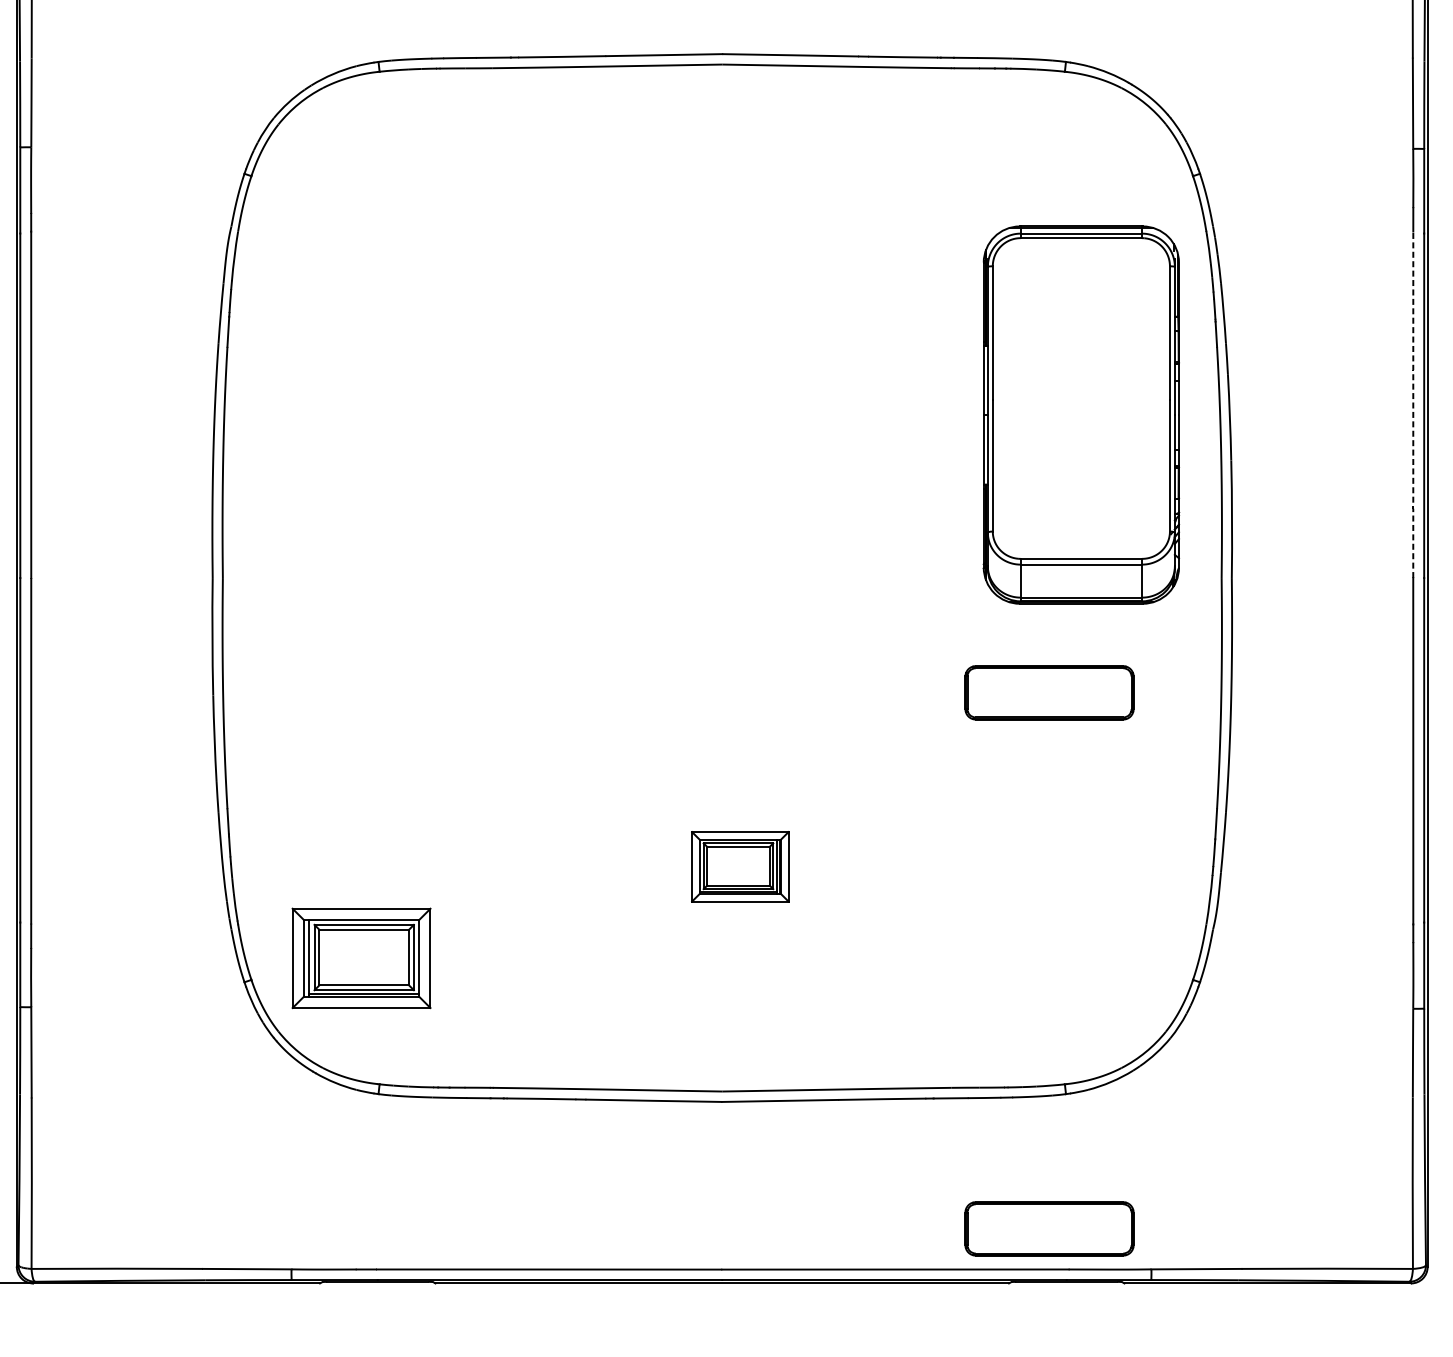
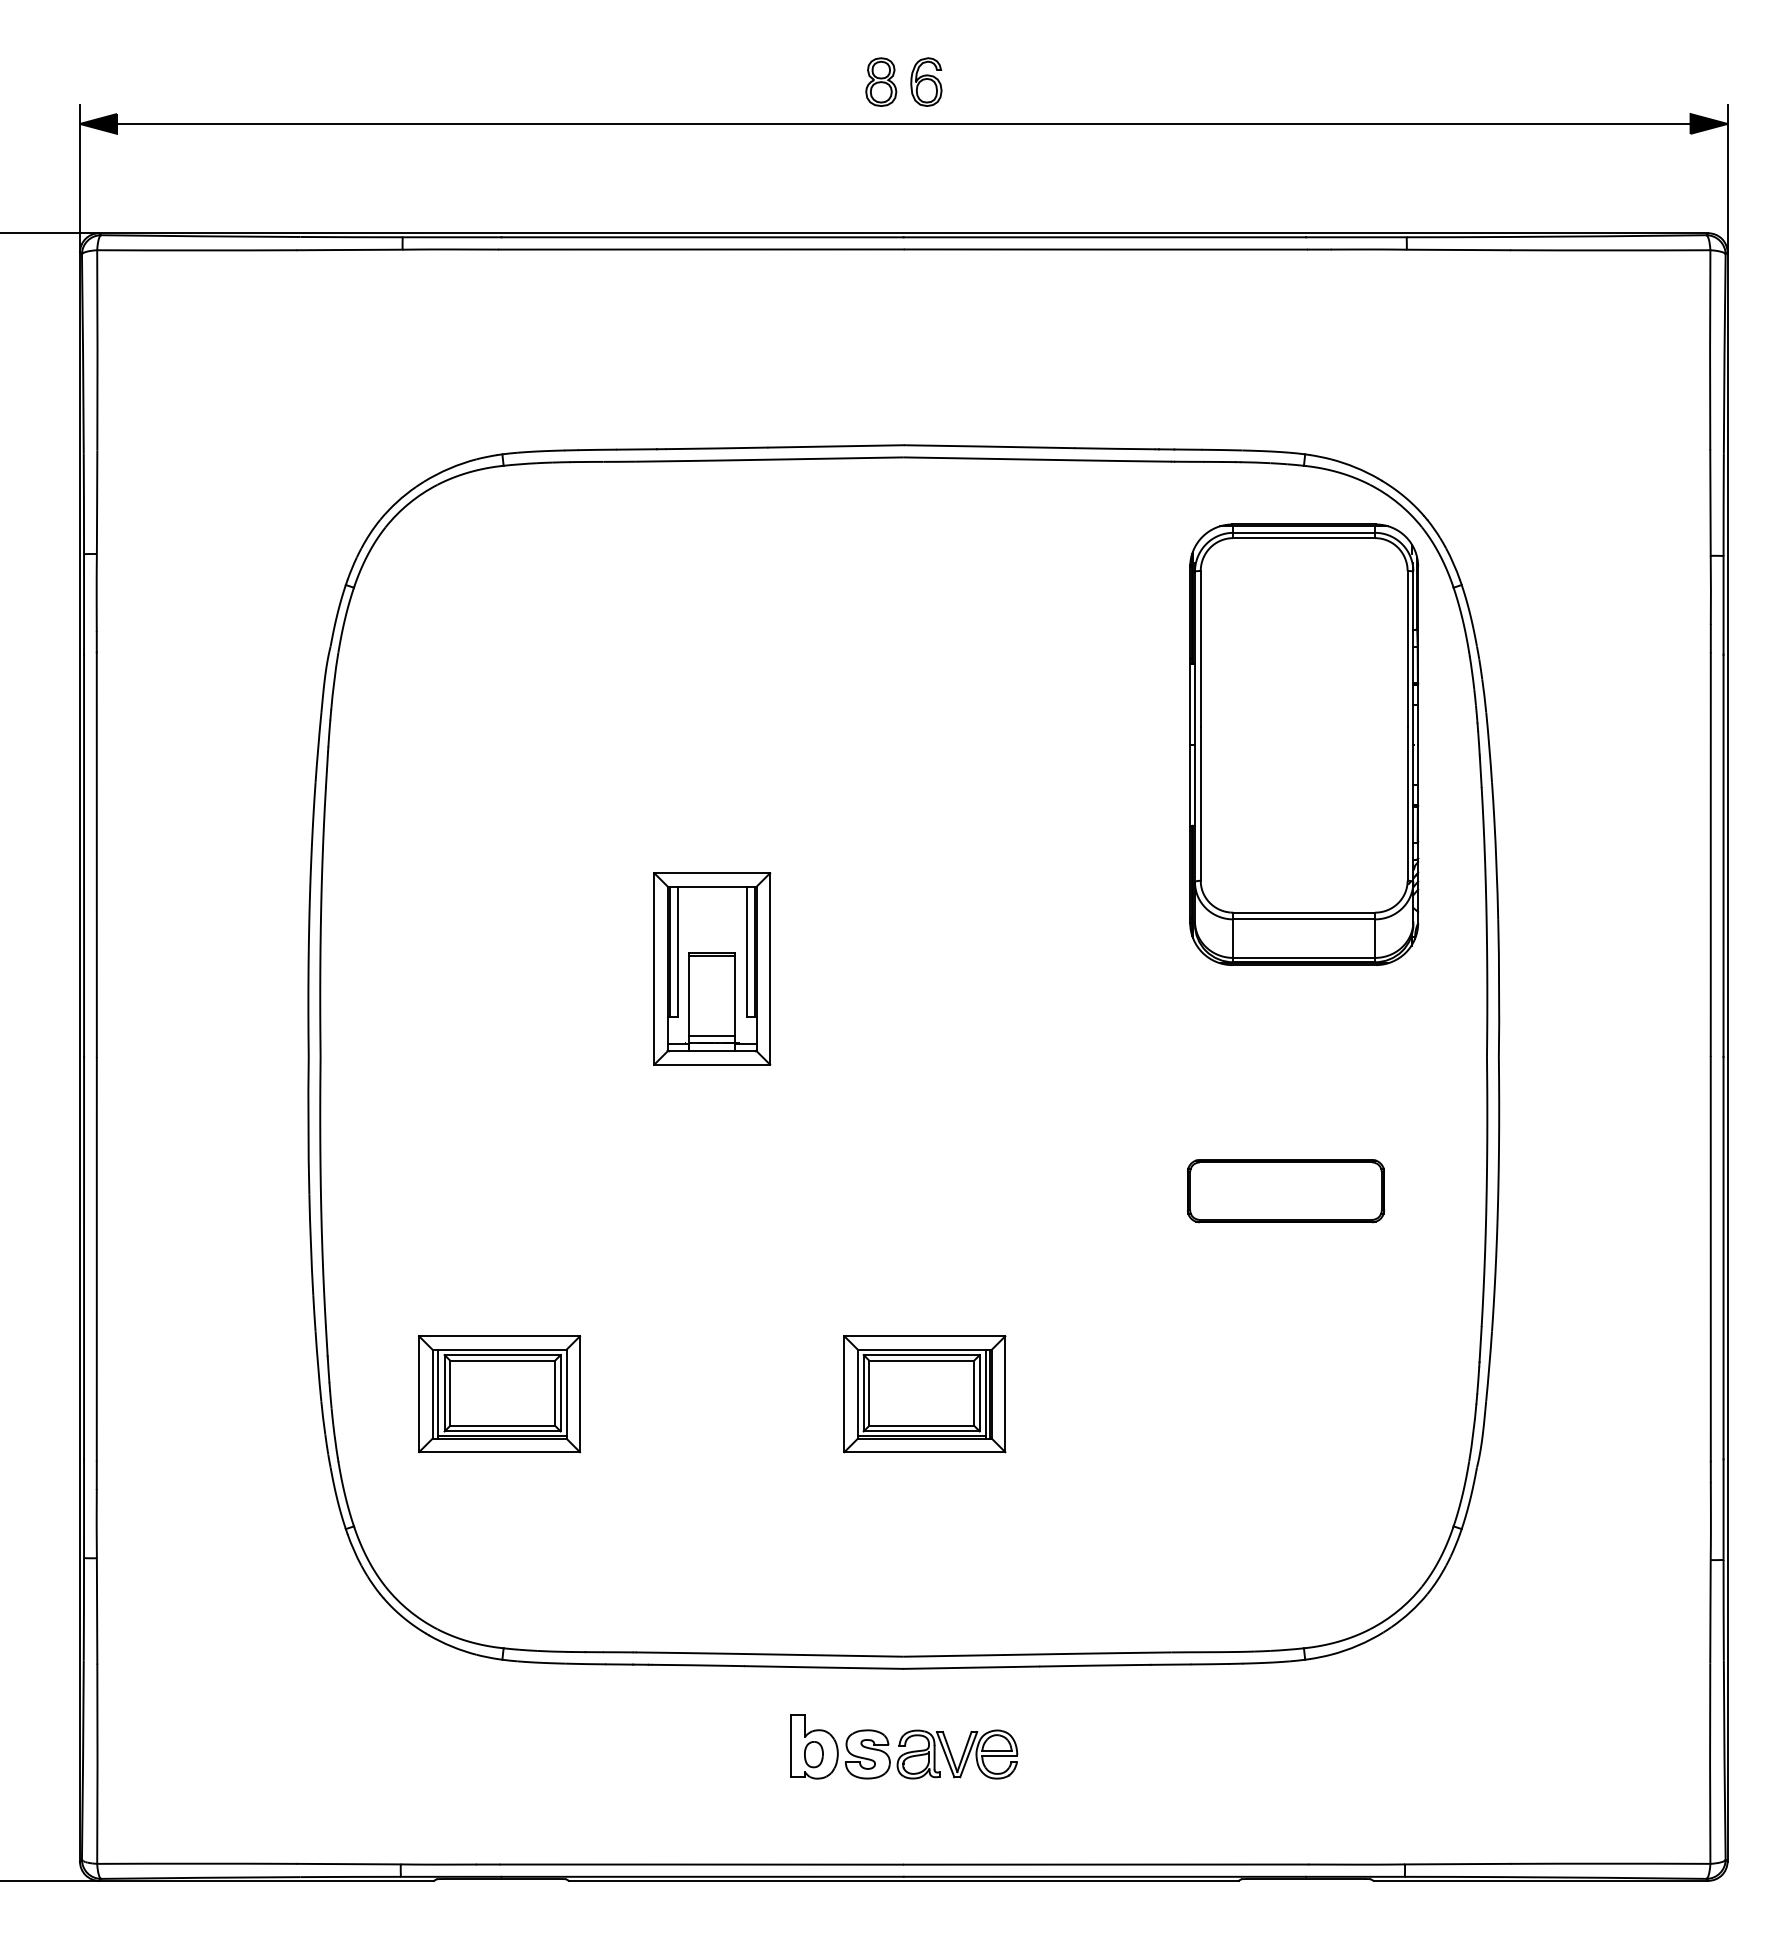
line: (1413, 404) -> (1710, 854), dashed -> solid
part: (1081, 414) -> (1304, 744), moved
part: (558, 502) -> (712, 968), added
part: (739, 866) -> (924, 1394), size x1.43
part: (361, 958) -> (499, 1394), moved
part: (722, 1168) -> (904, 1746), added
part: (1049, 1229) -> (1285, 1817), removed

